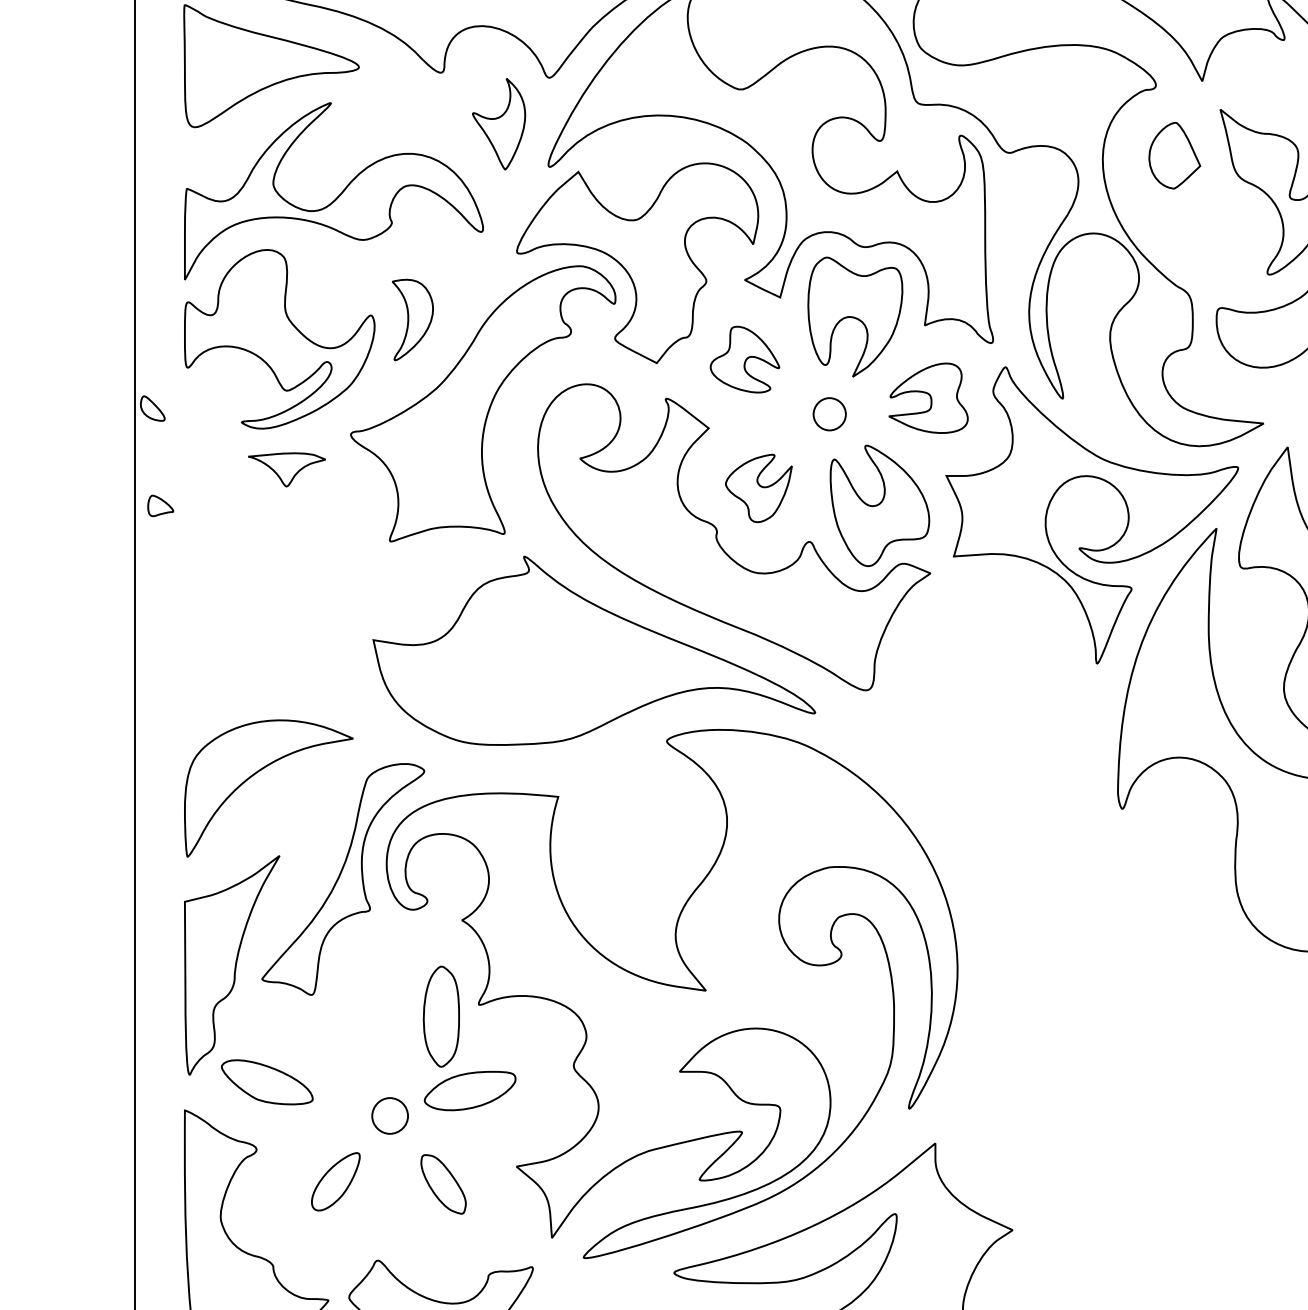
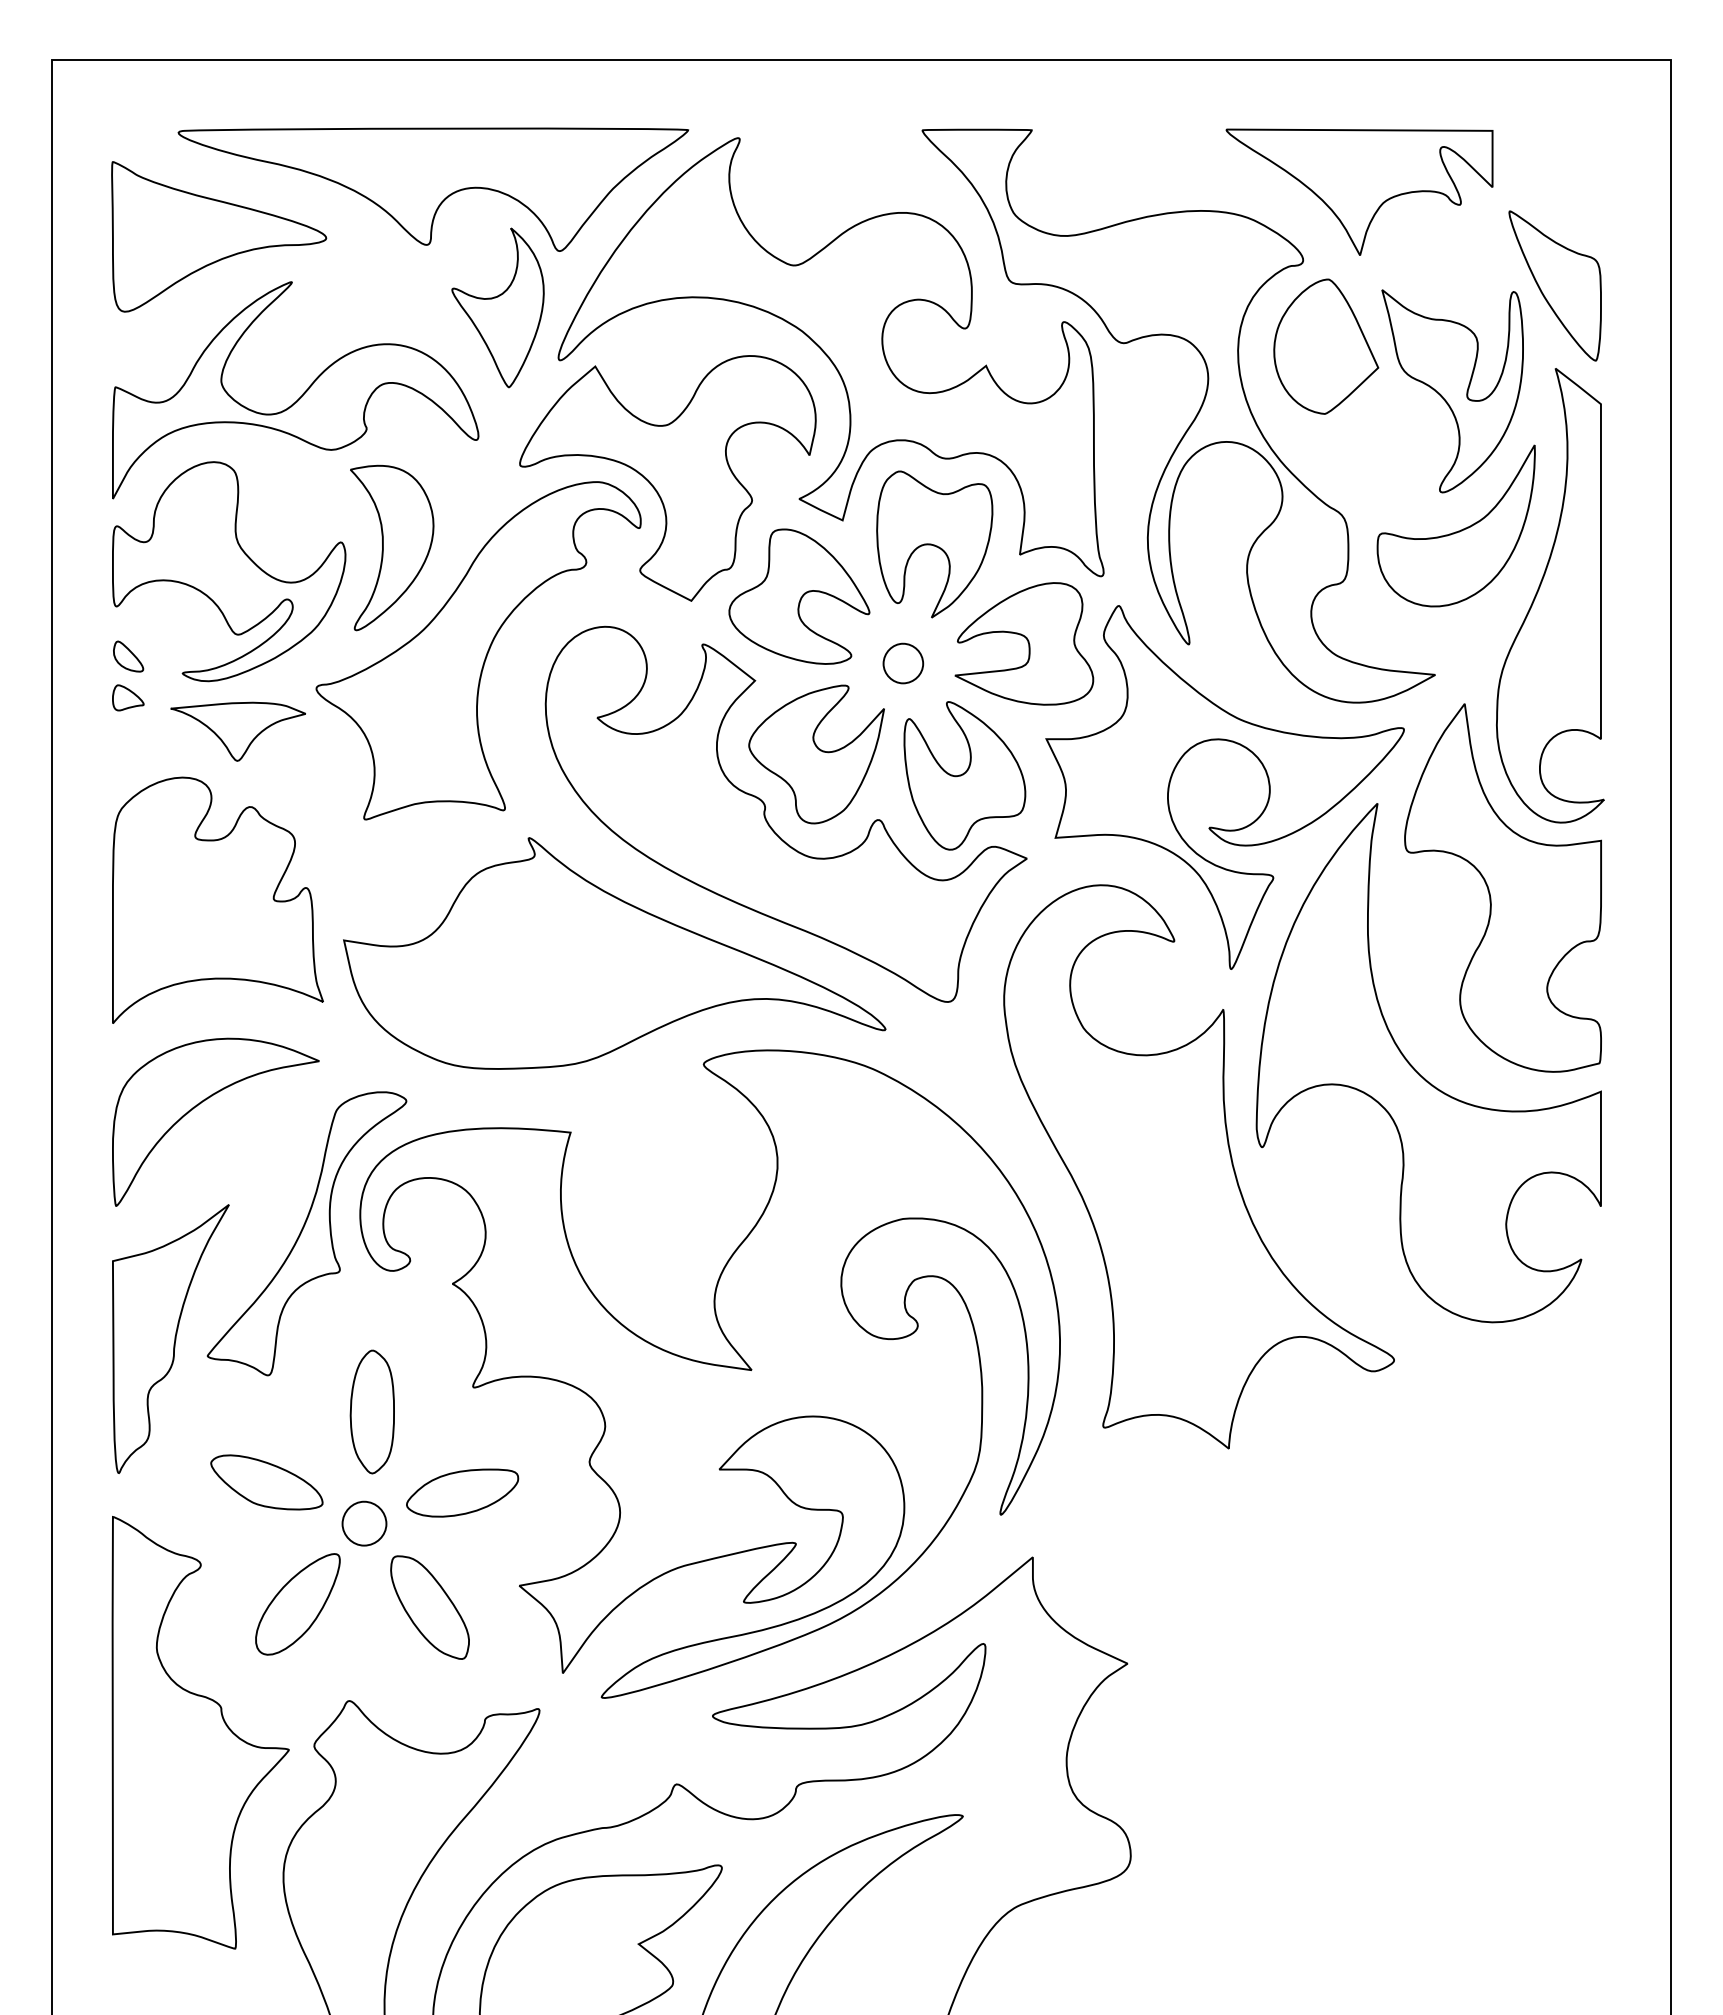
part: (498, 123) -> (497, 307), size x1.43
part: (1174, 155) -> (1326, 346), size x1.67
part: (412, 319) -> (392, 547), size x1.67
part: (745, 359) -> (799, 596), size x1.67
part: (928, 397) -> (1024, 643), size x1.43
part: (152, 408) -> (128, 656), moved
part: (286, 469) -> (237, 731), size x1.43
part: (758, 488) -> (816, 754), size x1.67
part: (160, 505) -> (128, 697), moved
part: (270, 606) -> (217, 899), added
part: (1070, 824) -> (1198, 1166), added
part: (440, 1016) -> (371, 1411), moved
part: (266, 1082) -> (266, 1482), moved
part: (335, 1181) -> (297, 1604), size x1.43
part: (443, 1184) -> (429, 1607), size x1.43

